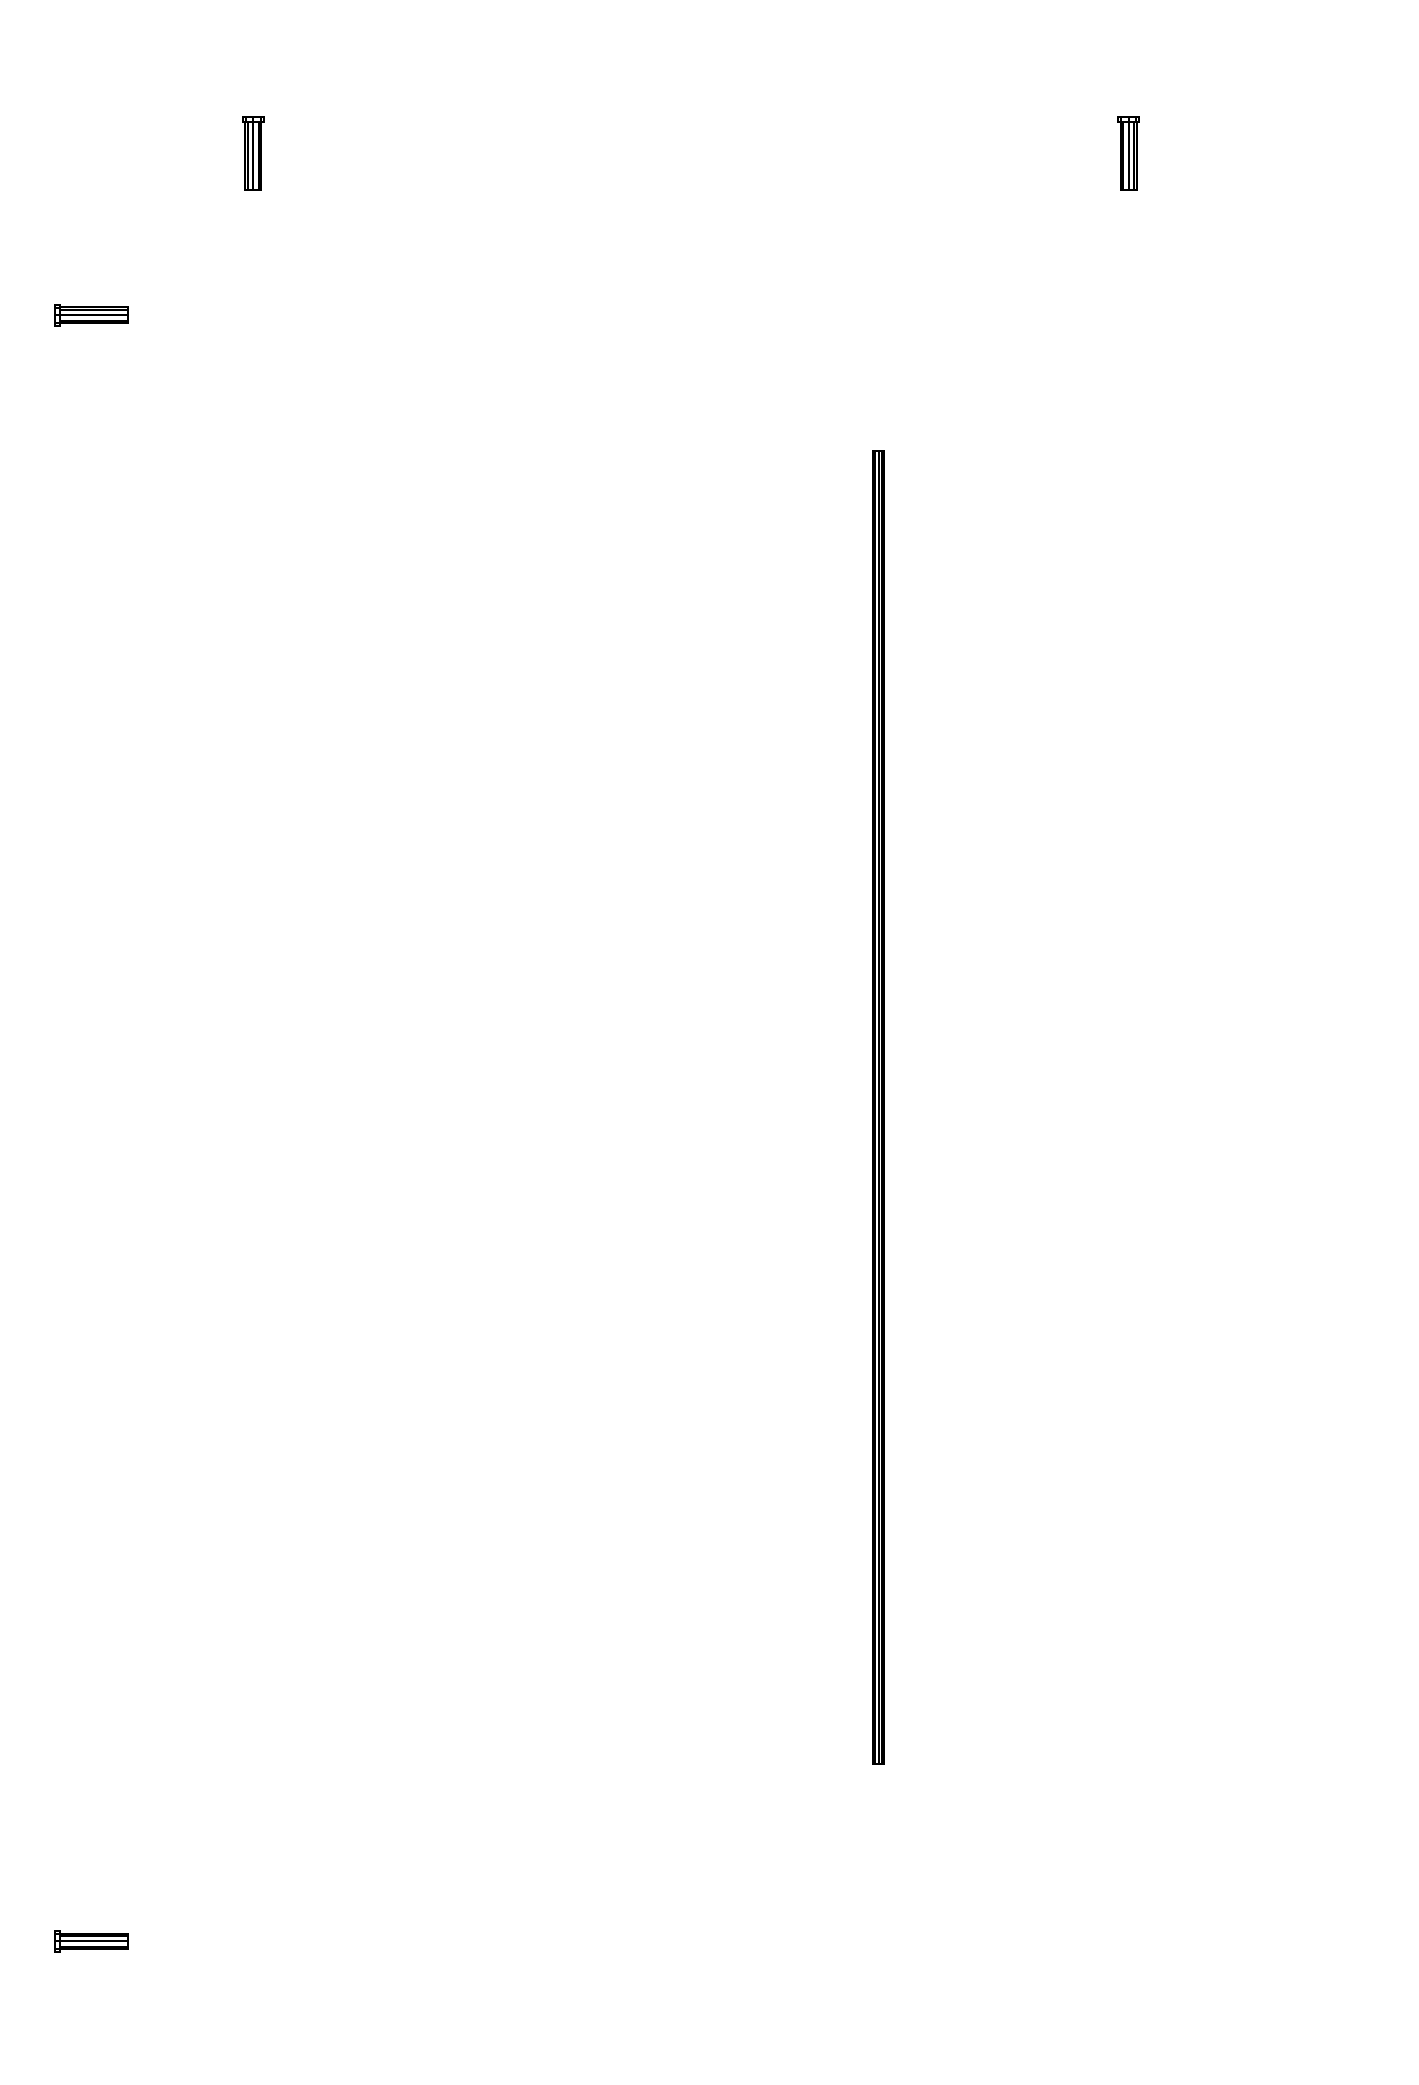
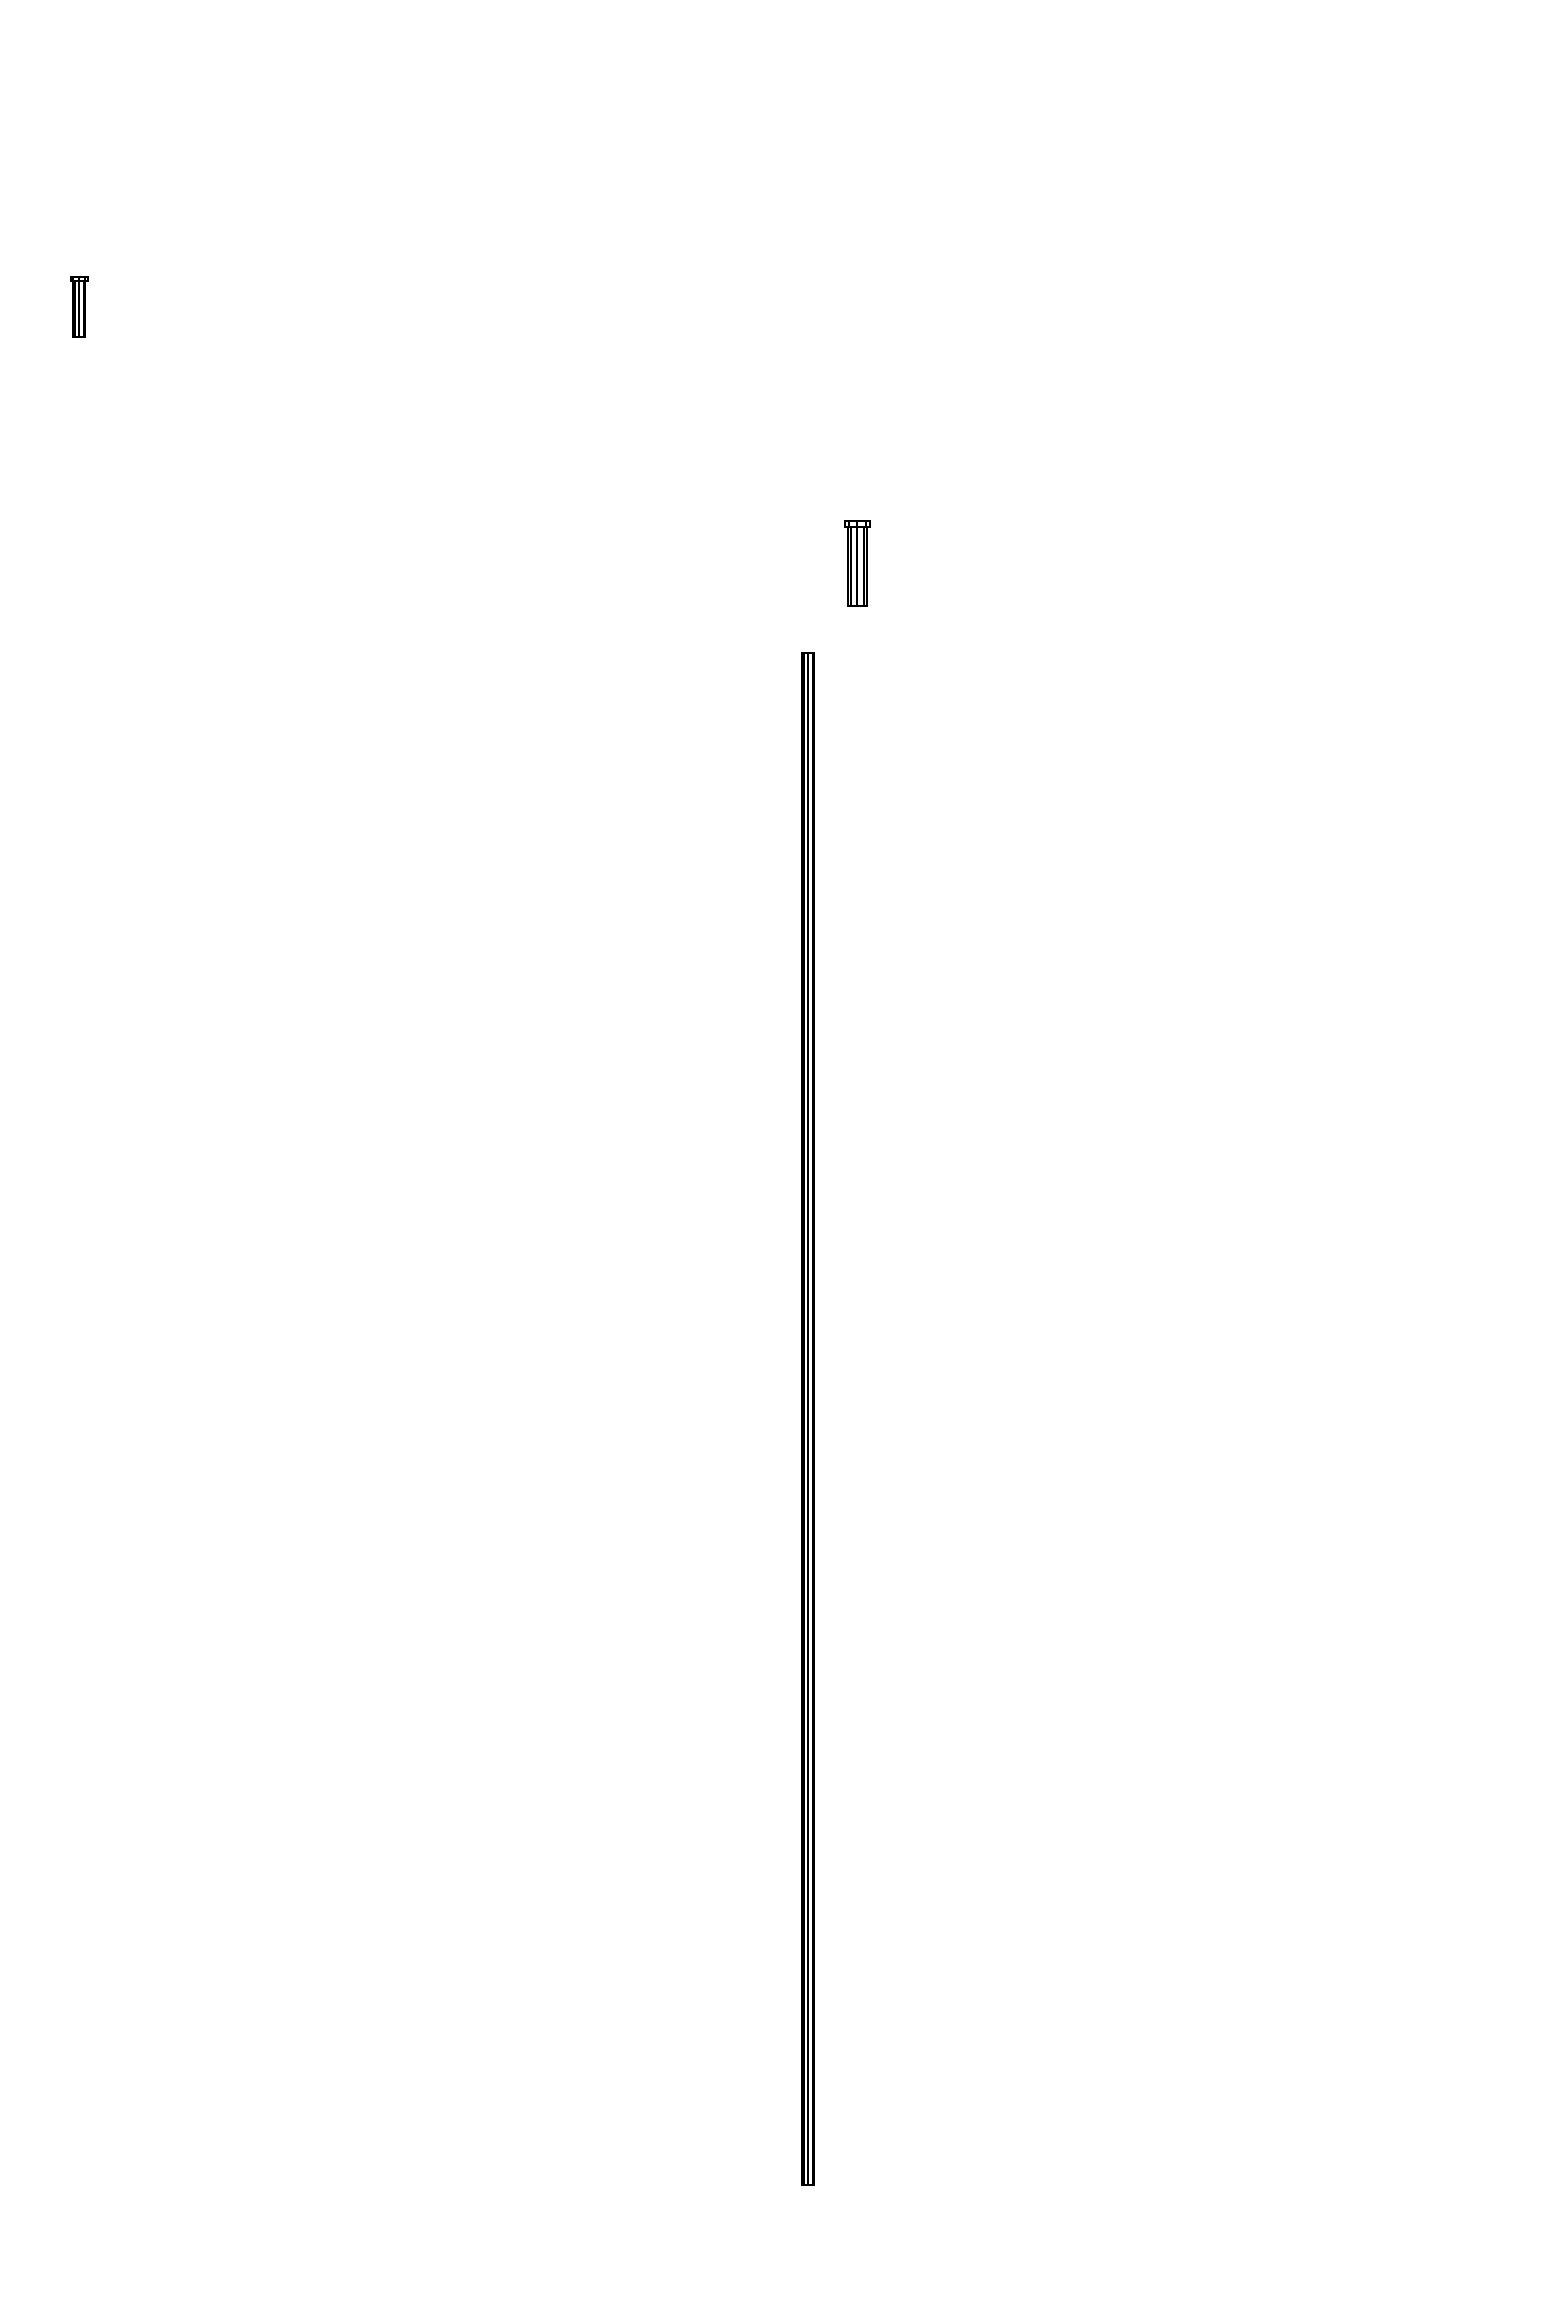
part: (253, 153) -> (79, 306), size x0.7
part: (1128, 153) -> (857, 563), moved

